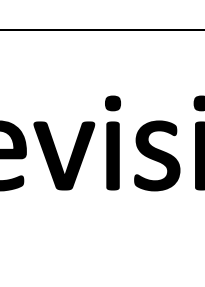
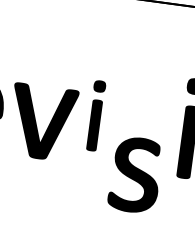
part: (112, 142) -> (95, 115), size x0.7
part: (157, 155) -> (135, 174), moved

